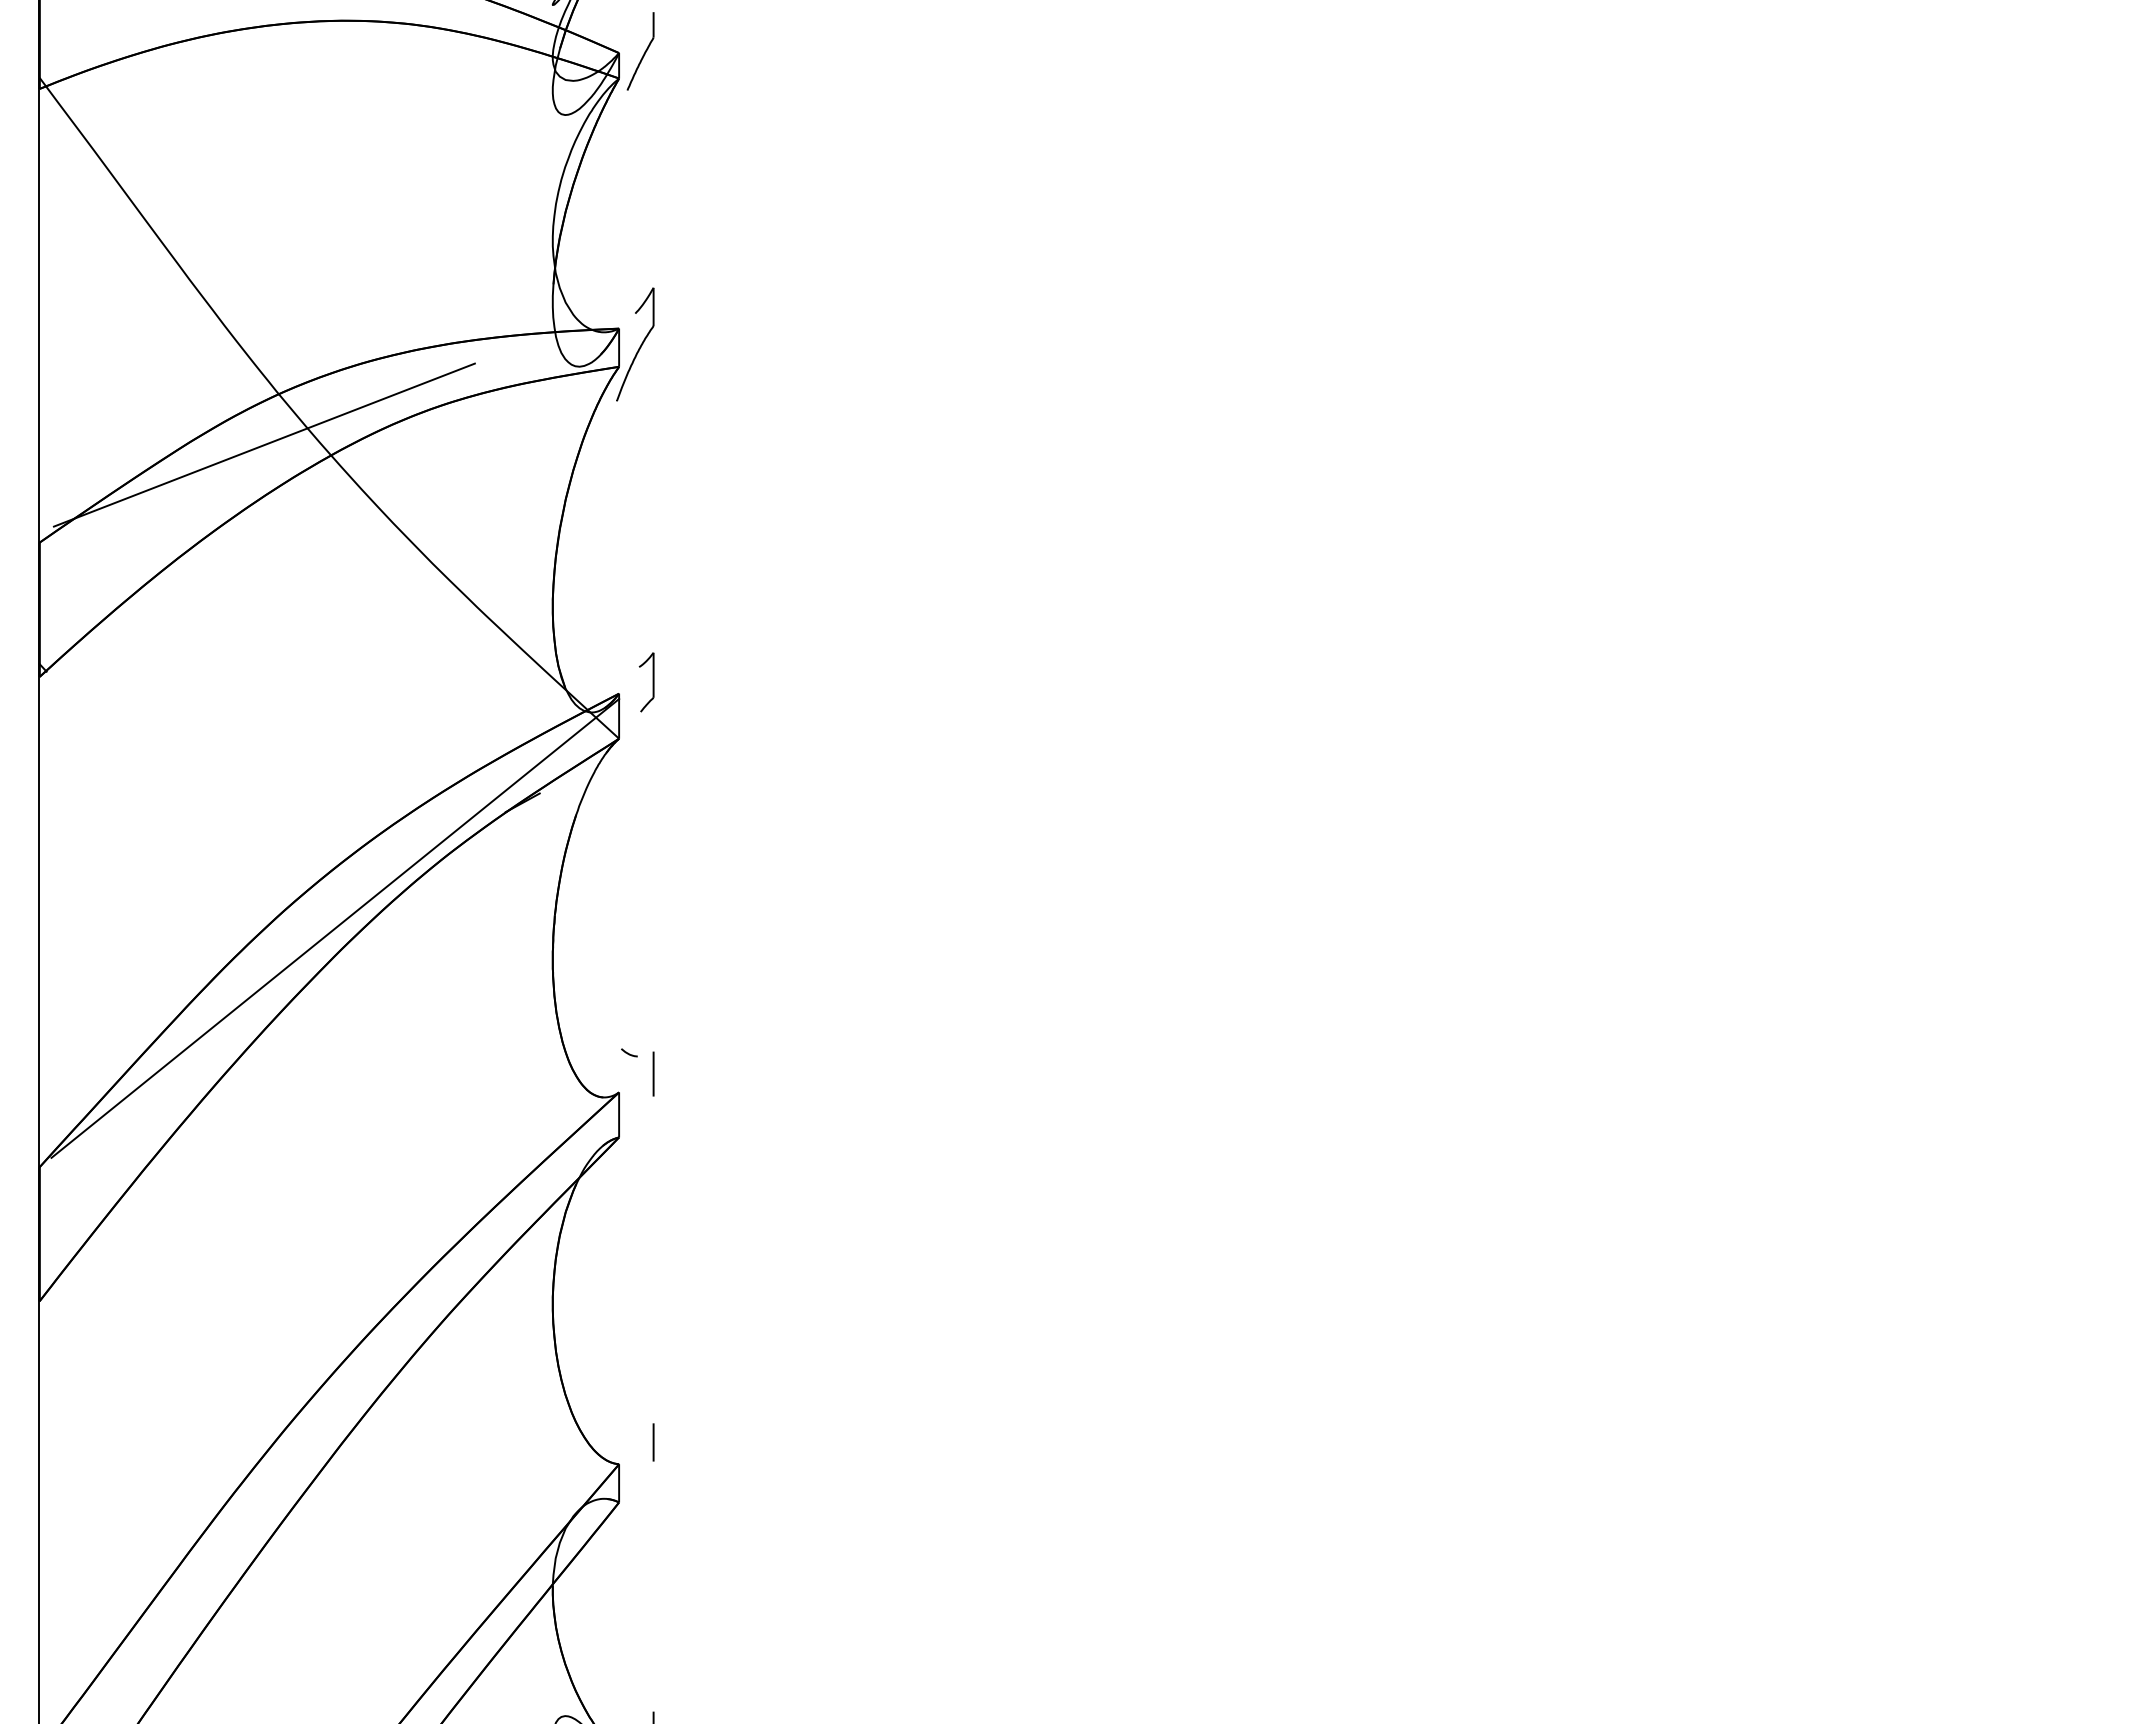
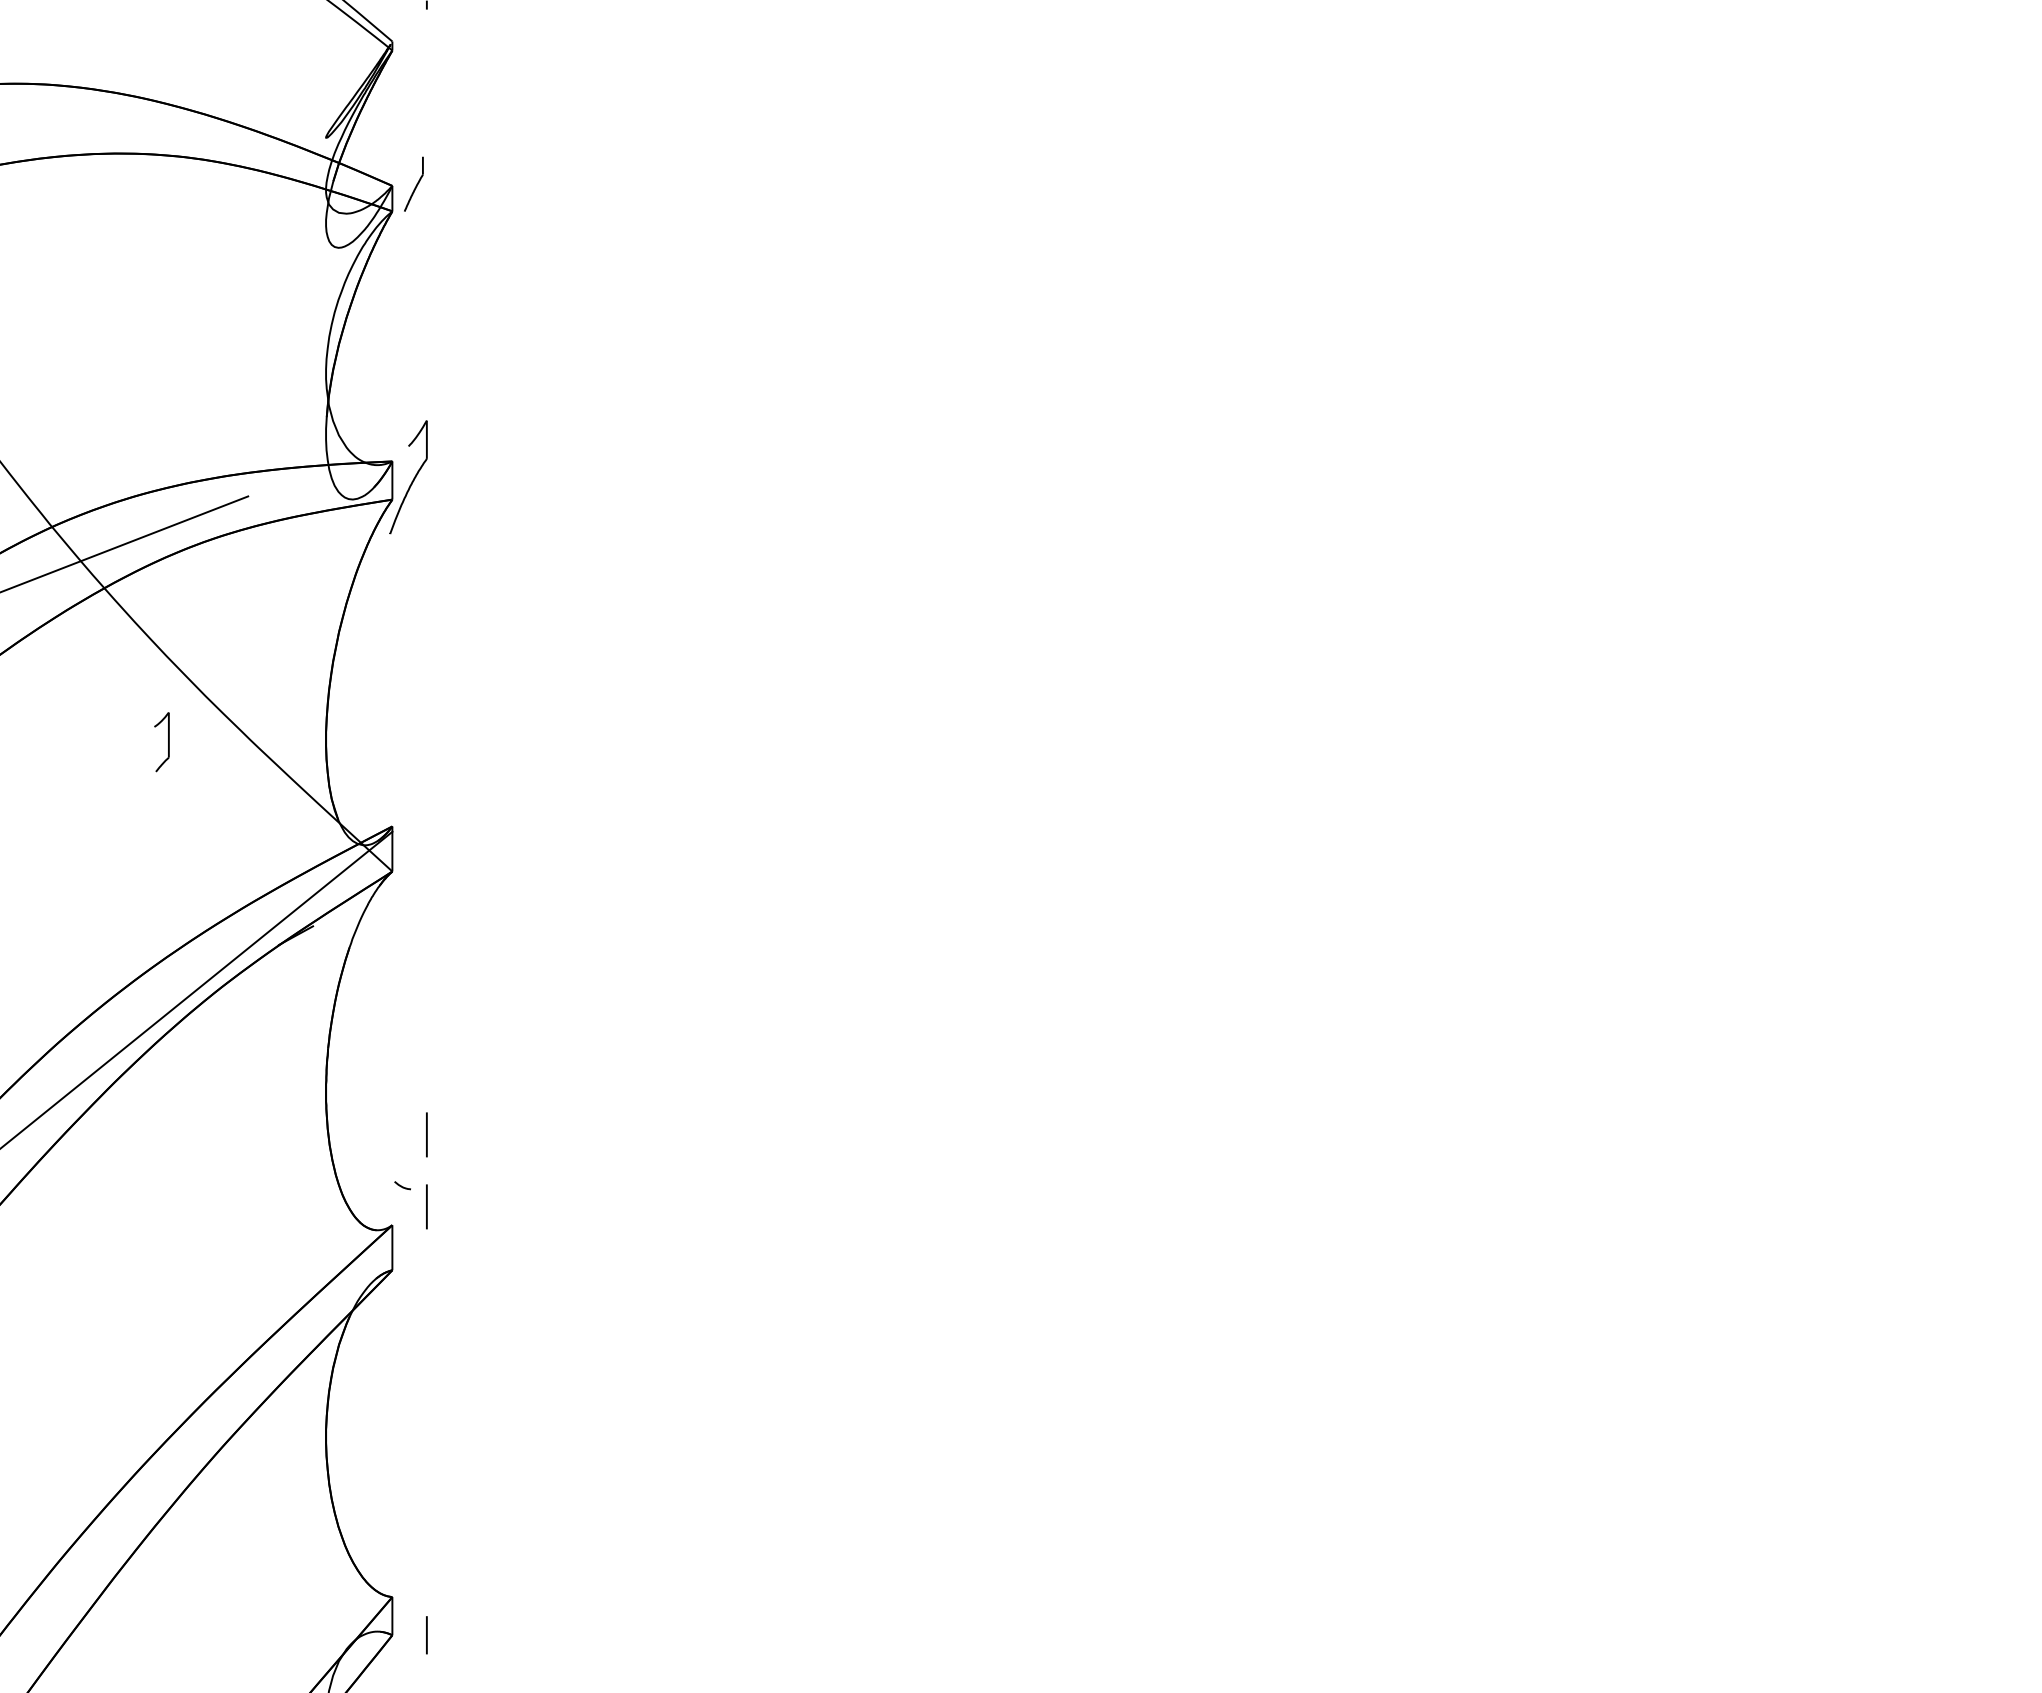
part: (640, 51) -> (413, 184), size x0.7
part: (646, 682) -> (161, 742), moved
line: (653, 1001) -> (426, 1134), added
line: (653, 1442) -> (426, 1635), moved

